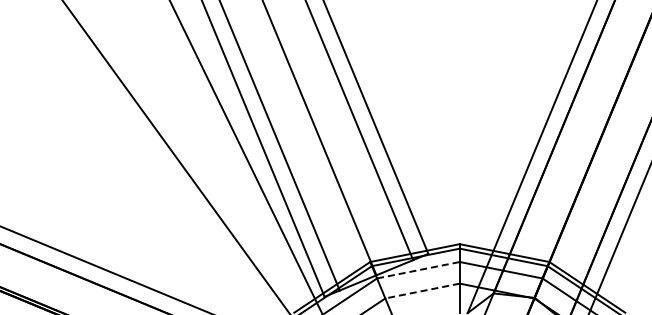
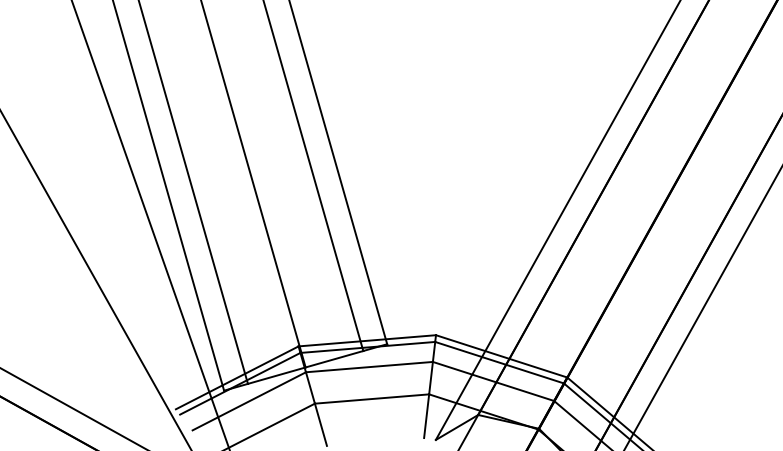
line: (418, 270) -> (369, 367), dashed -> solid
line: (422, 291) -> (371, 399), dashed -> solid

